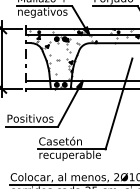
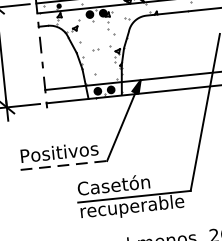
line: (32, 126) -> (64, 165), solid -> dashed

